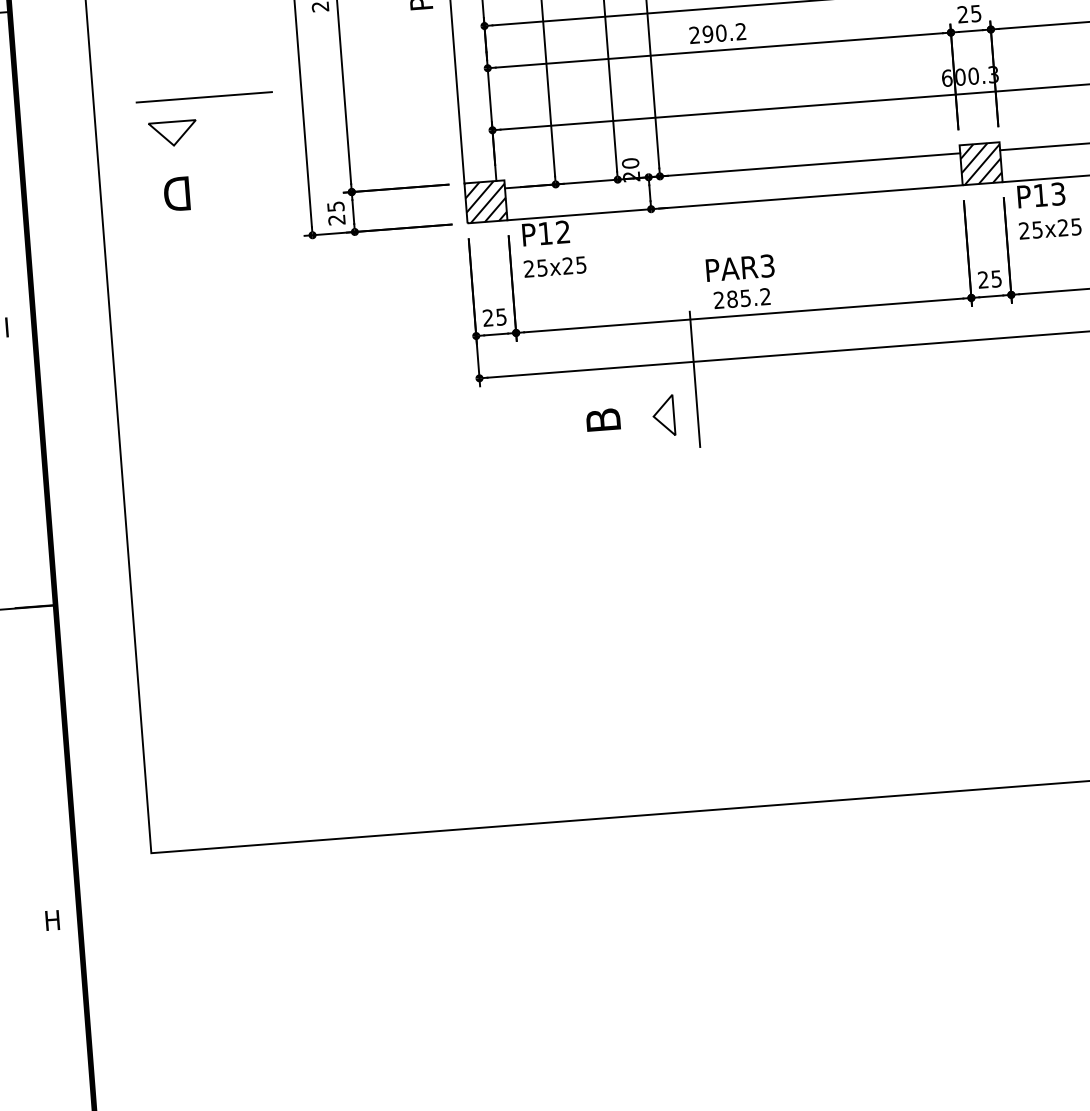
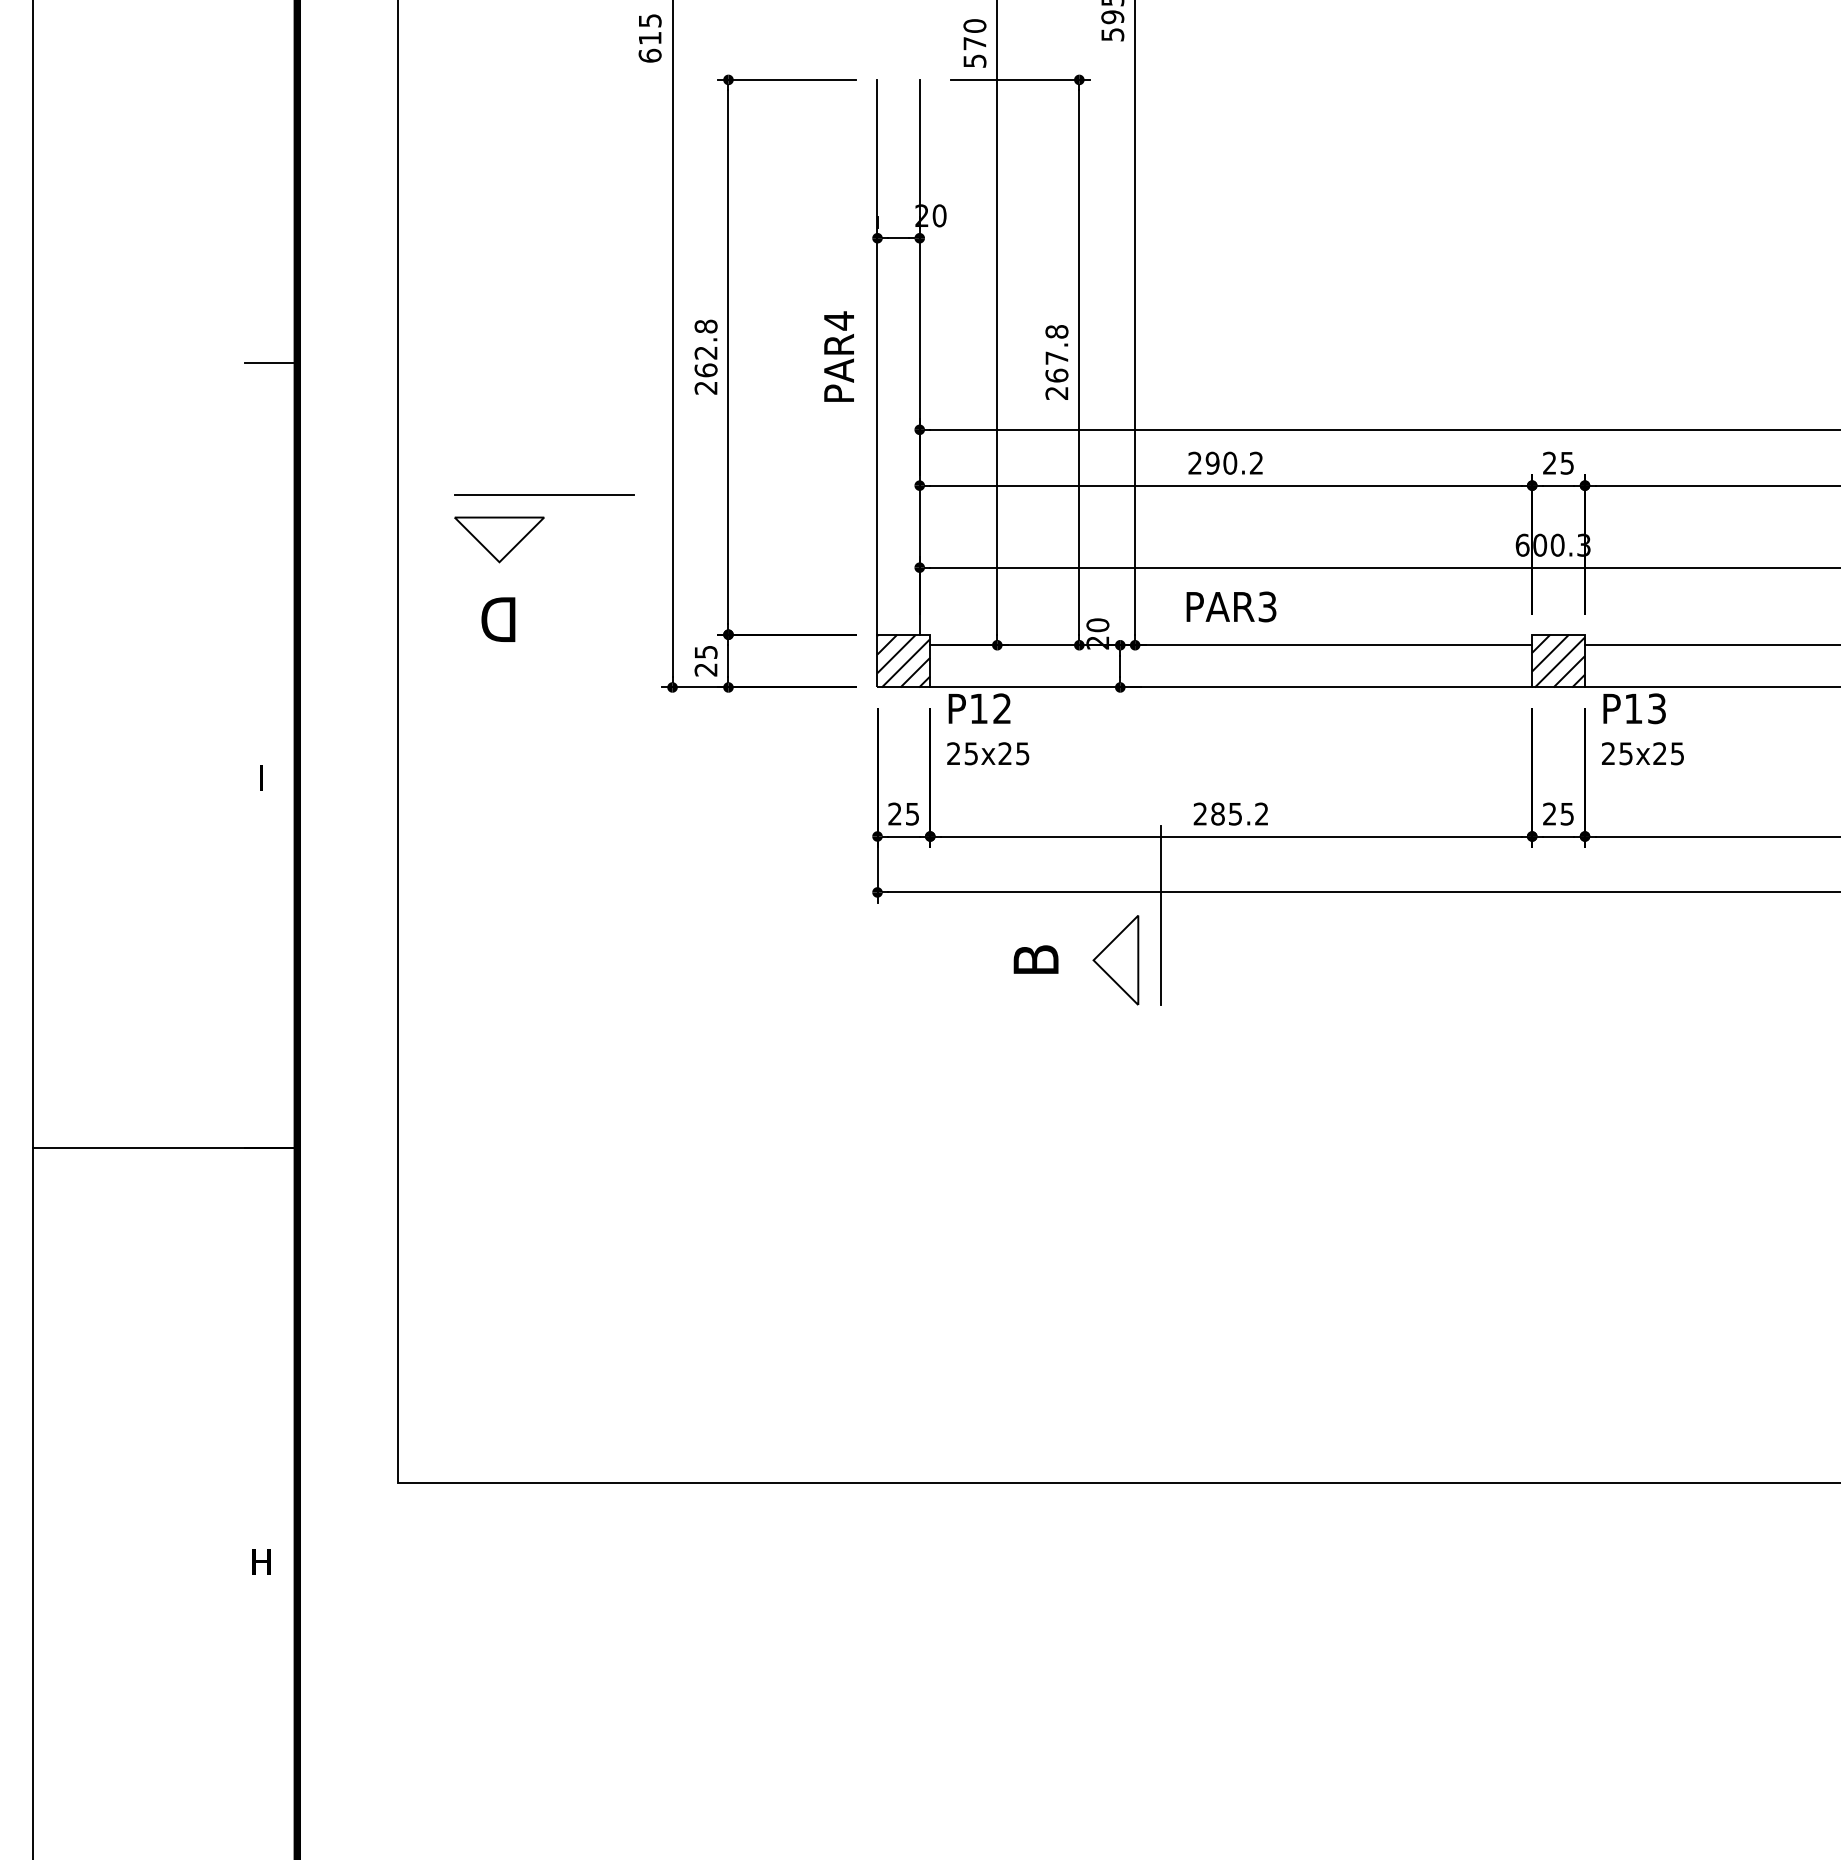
part: (173, 133) -> (499, 539), size x1.43
text: (740, 267) -> (1231, 606), moved
part: (663, 415) -> (1115, 960), size x1.67

